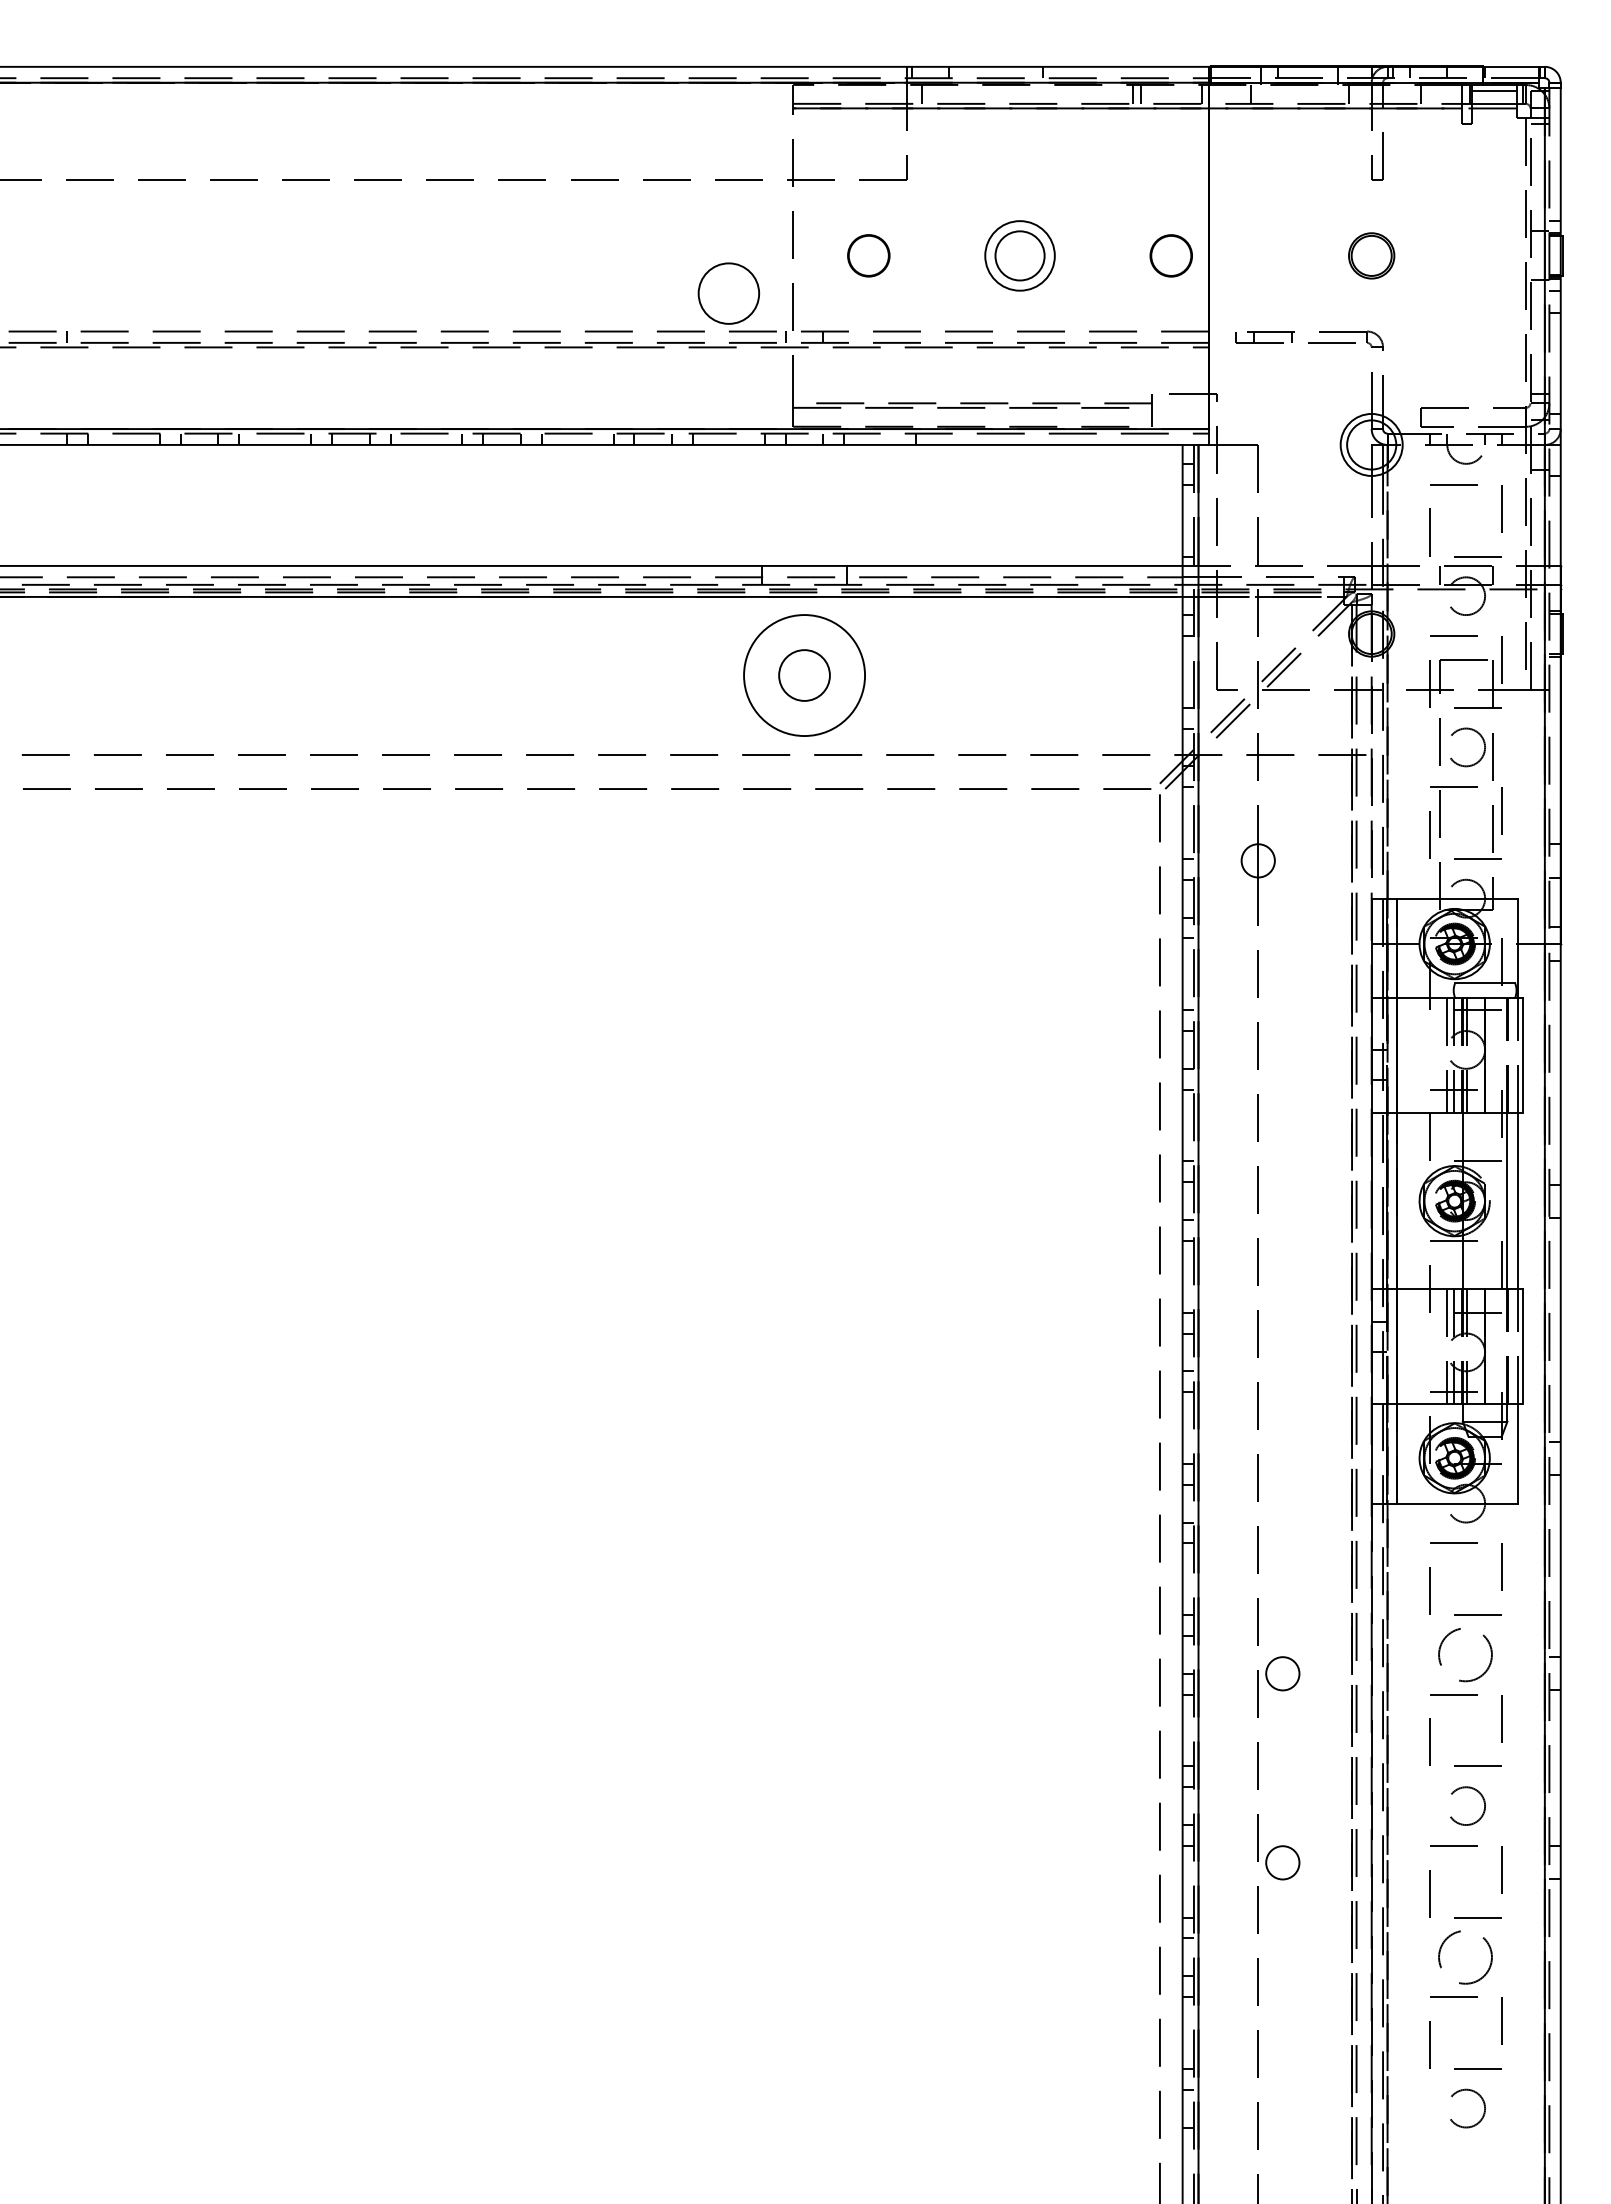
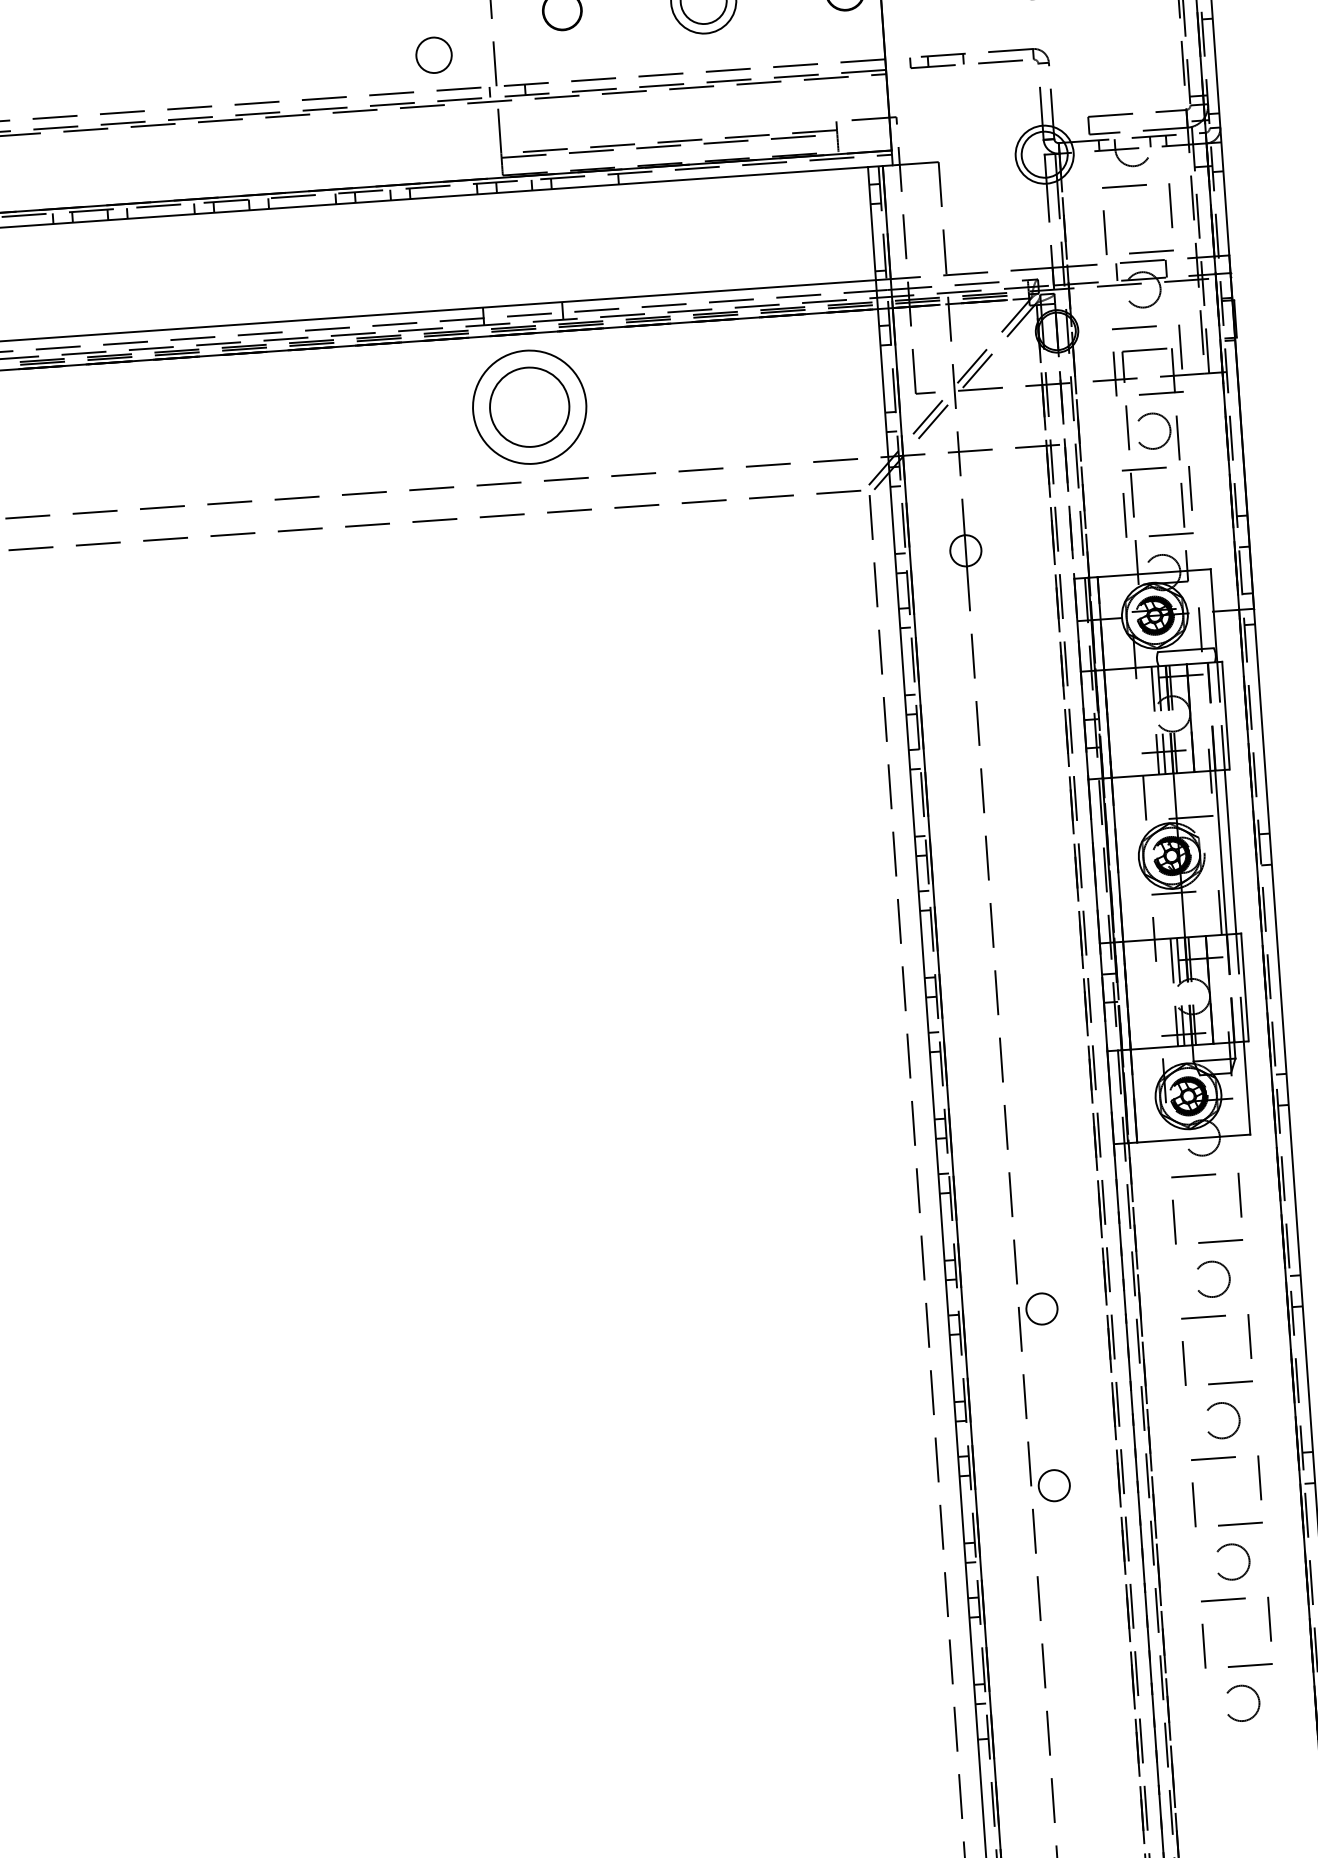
circle: (728, 293) -> (433, 55), size x0.62
circle: (804, 675) -> (529, 407), size x1.67
circle: (1467, 1654) -> (1213, 1278), size x0.71
circle: (1467, 1957) -> (1233, 1562), size x0.71

